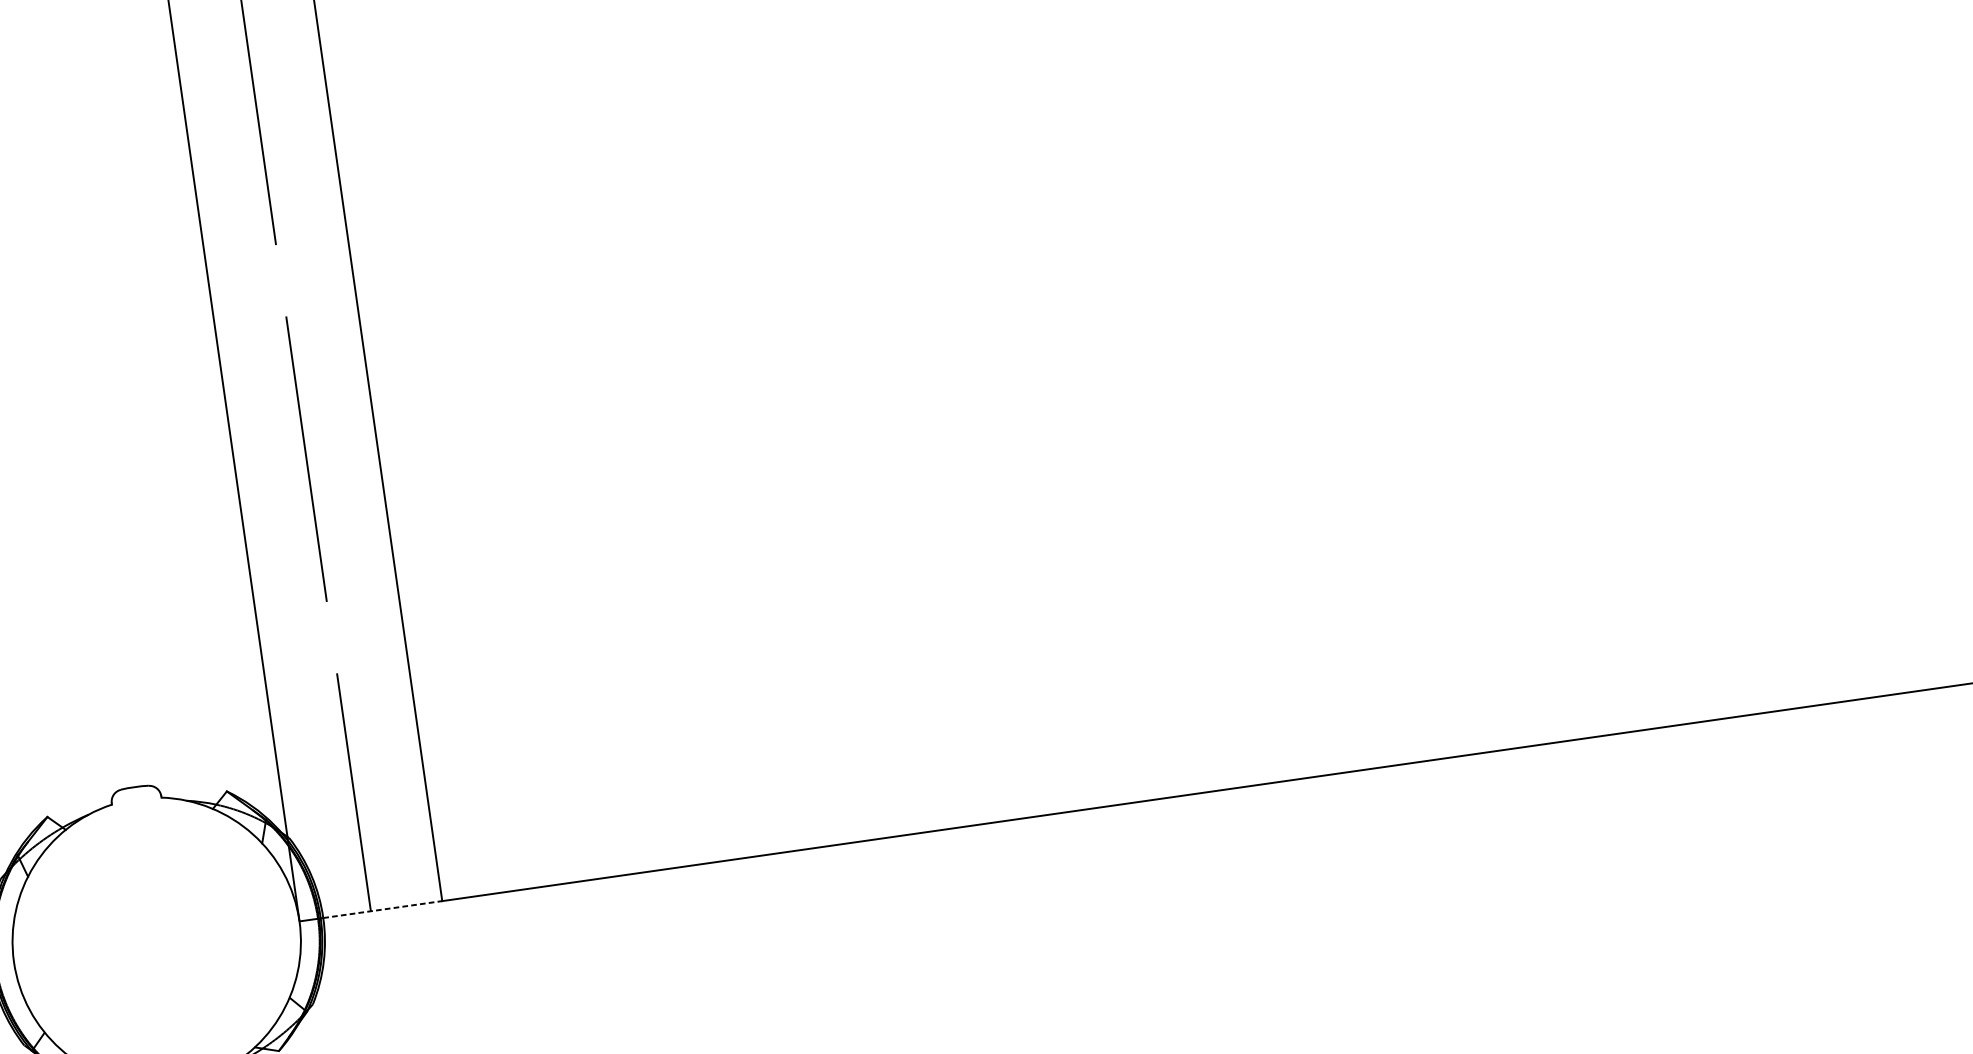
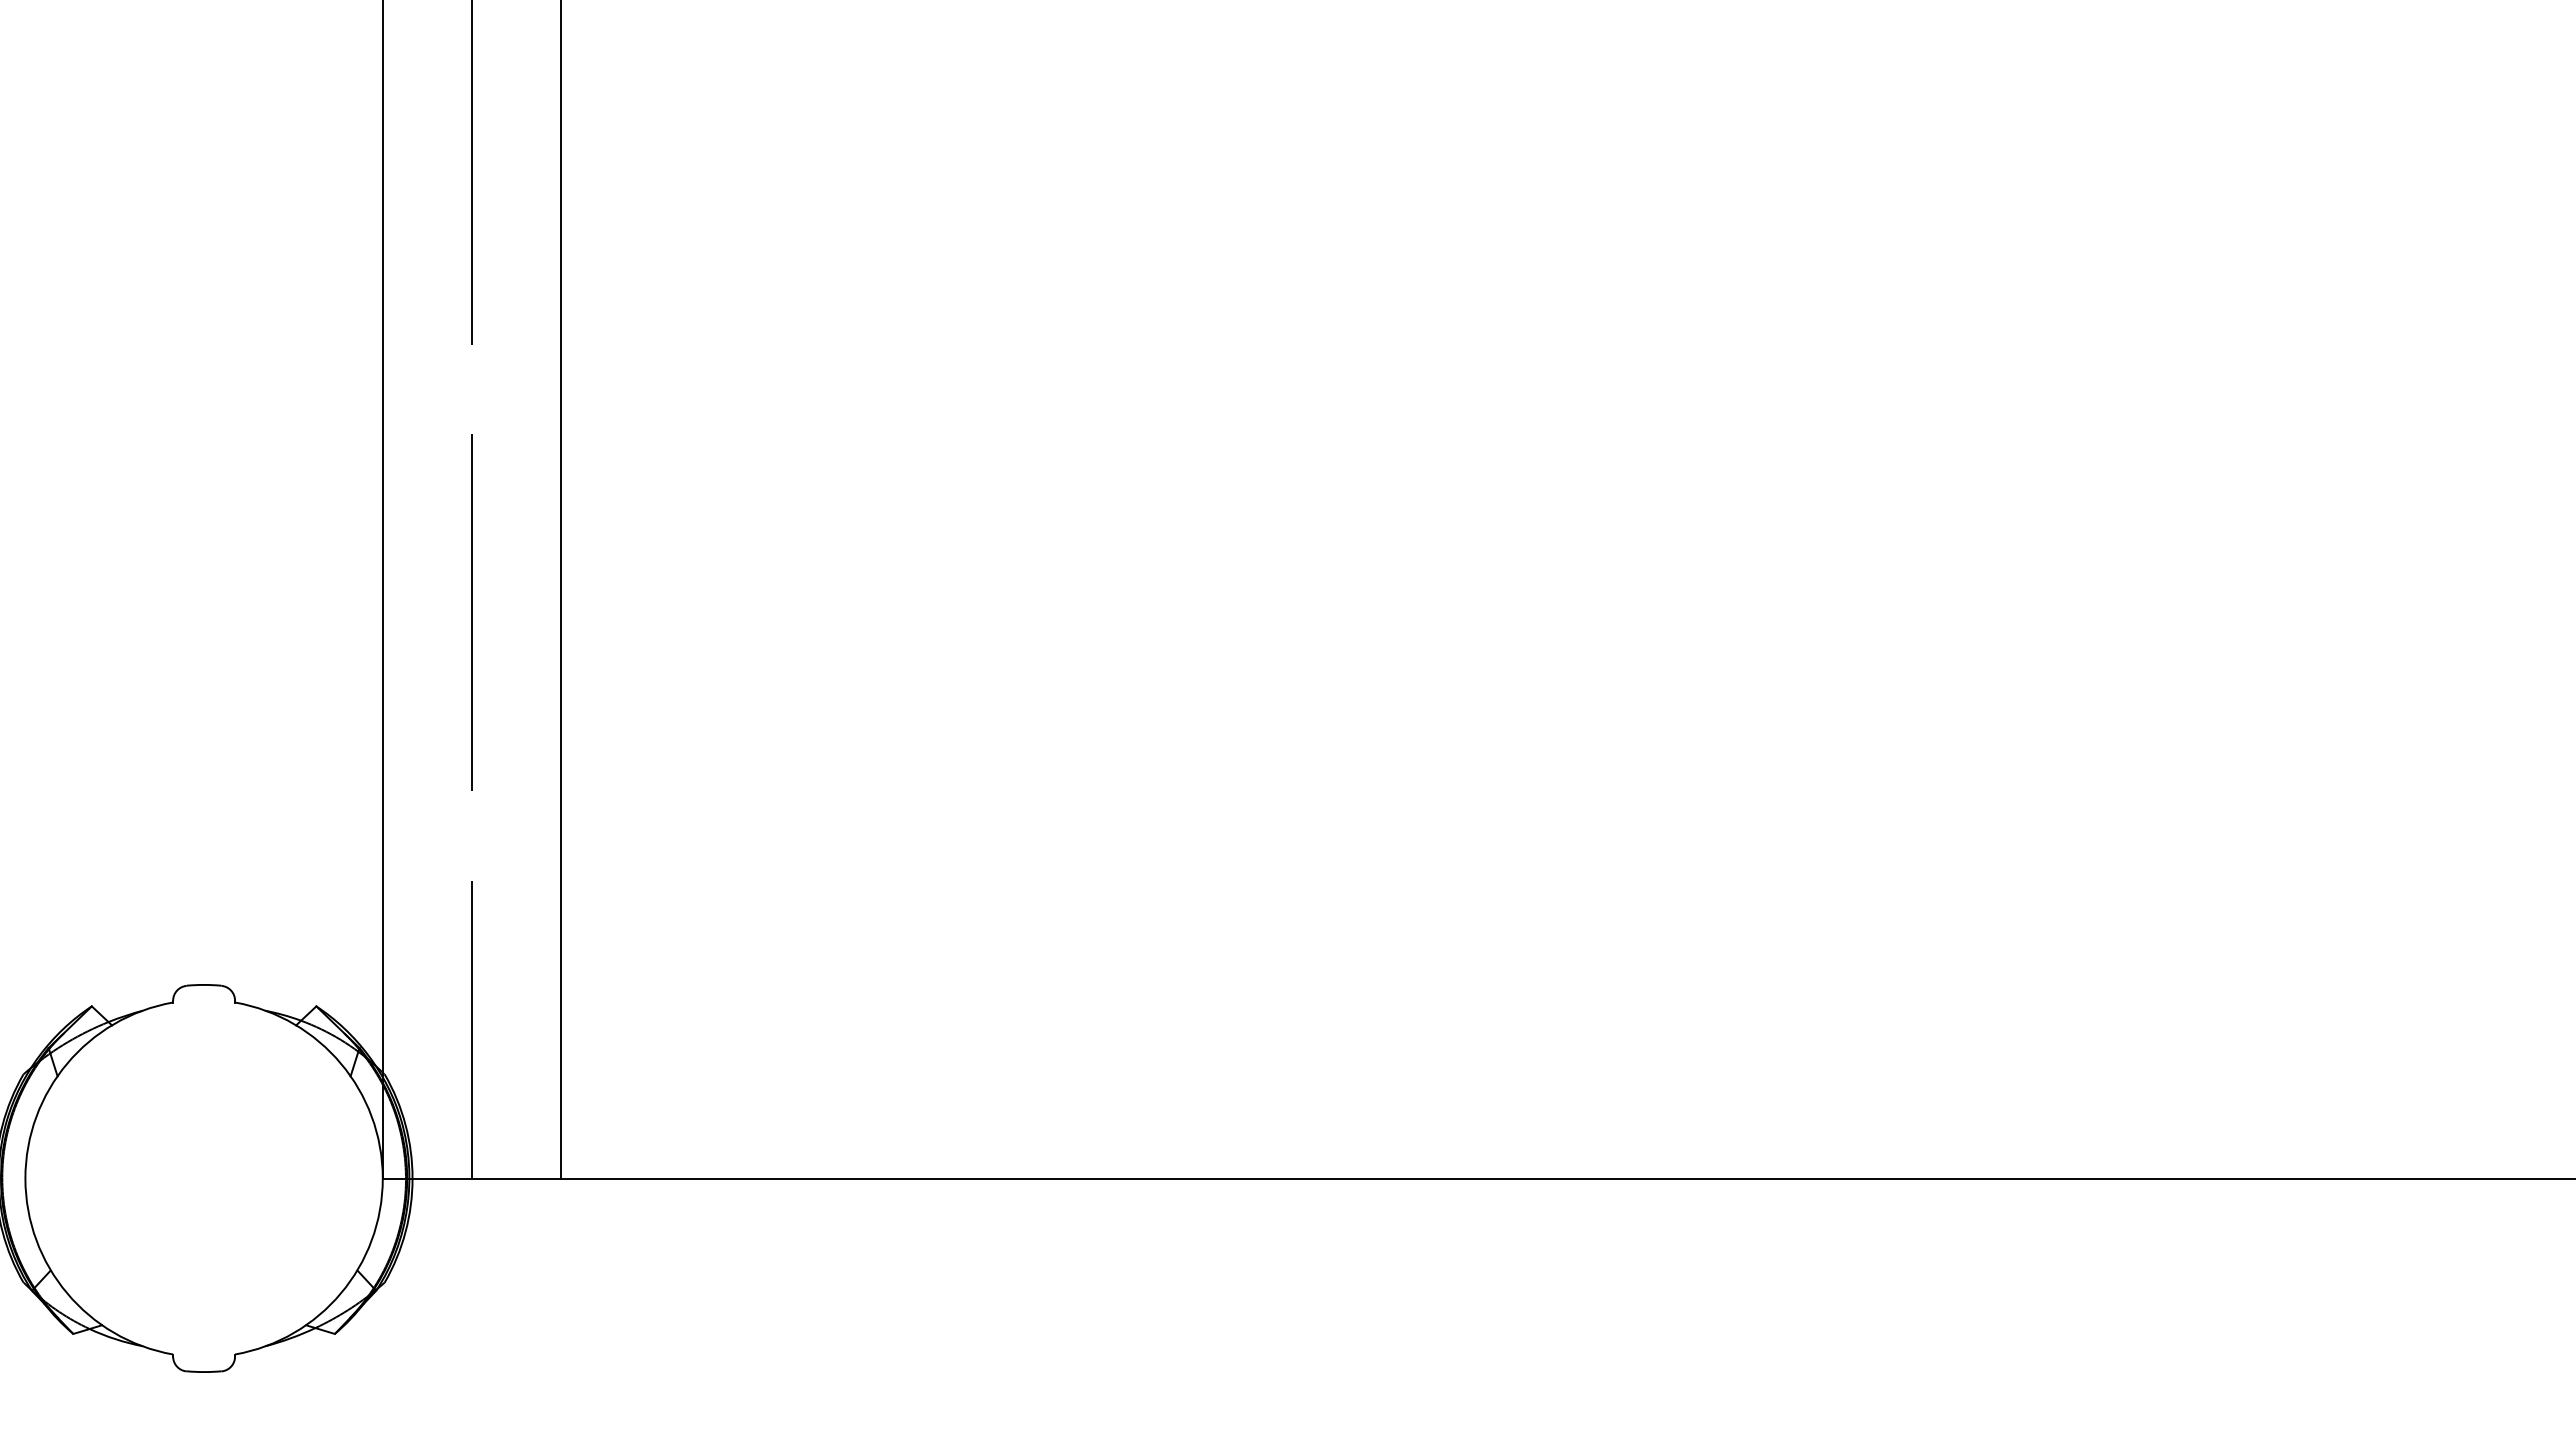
line: (383, 909) -> (487, 1178), dashed -> solid

